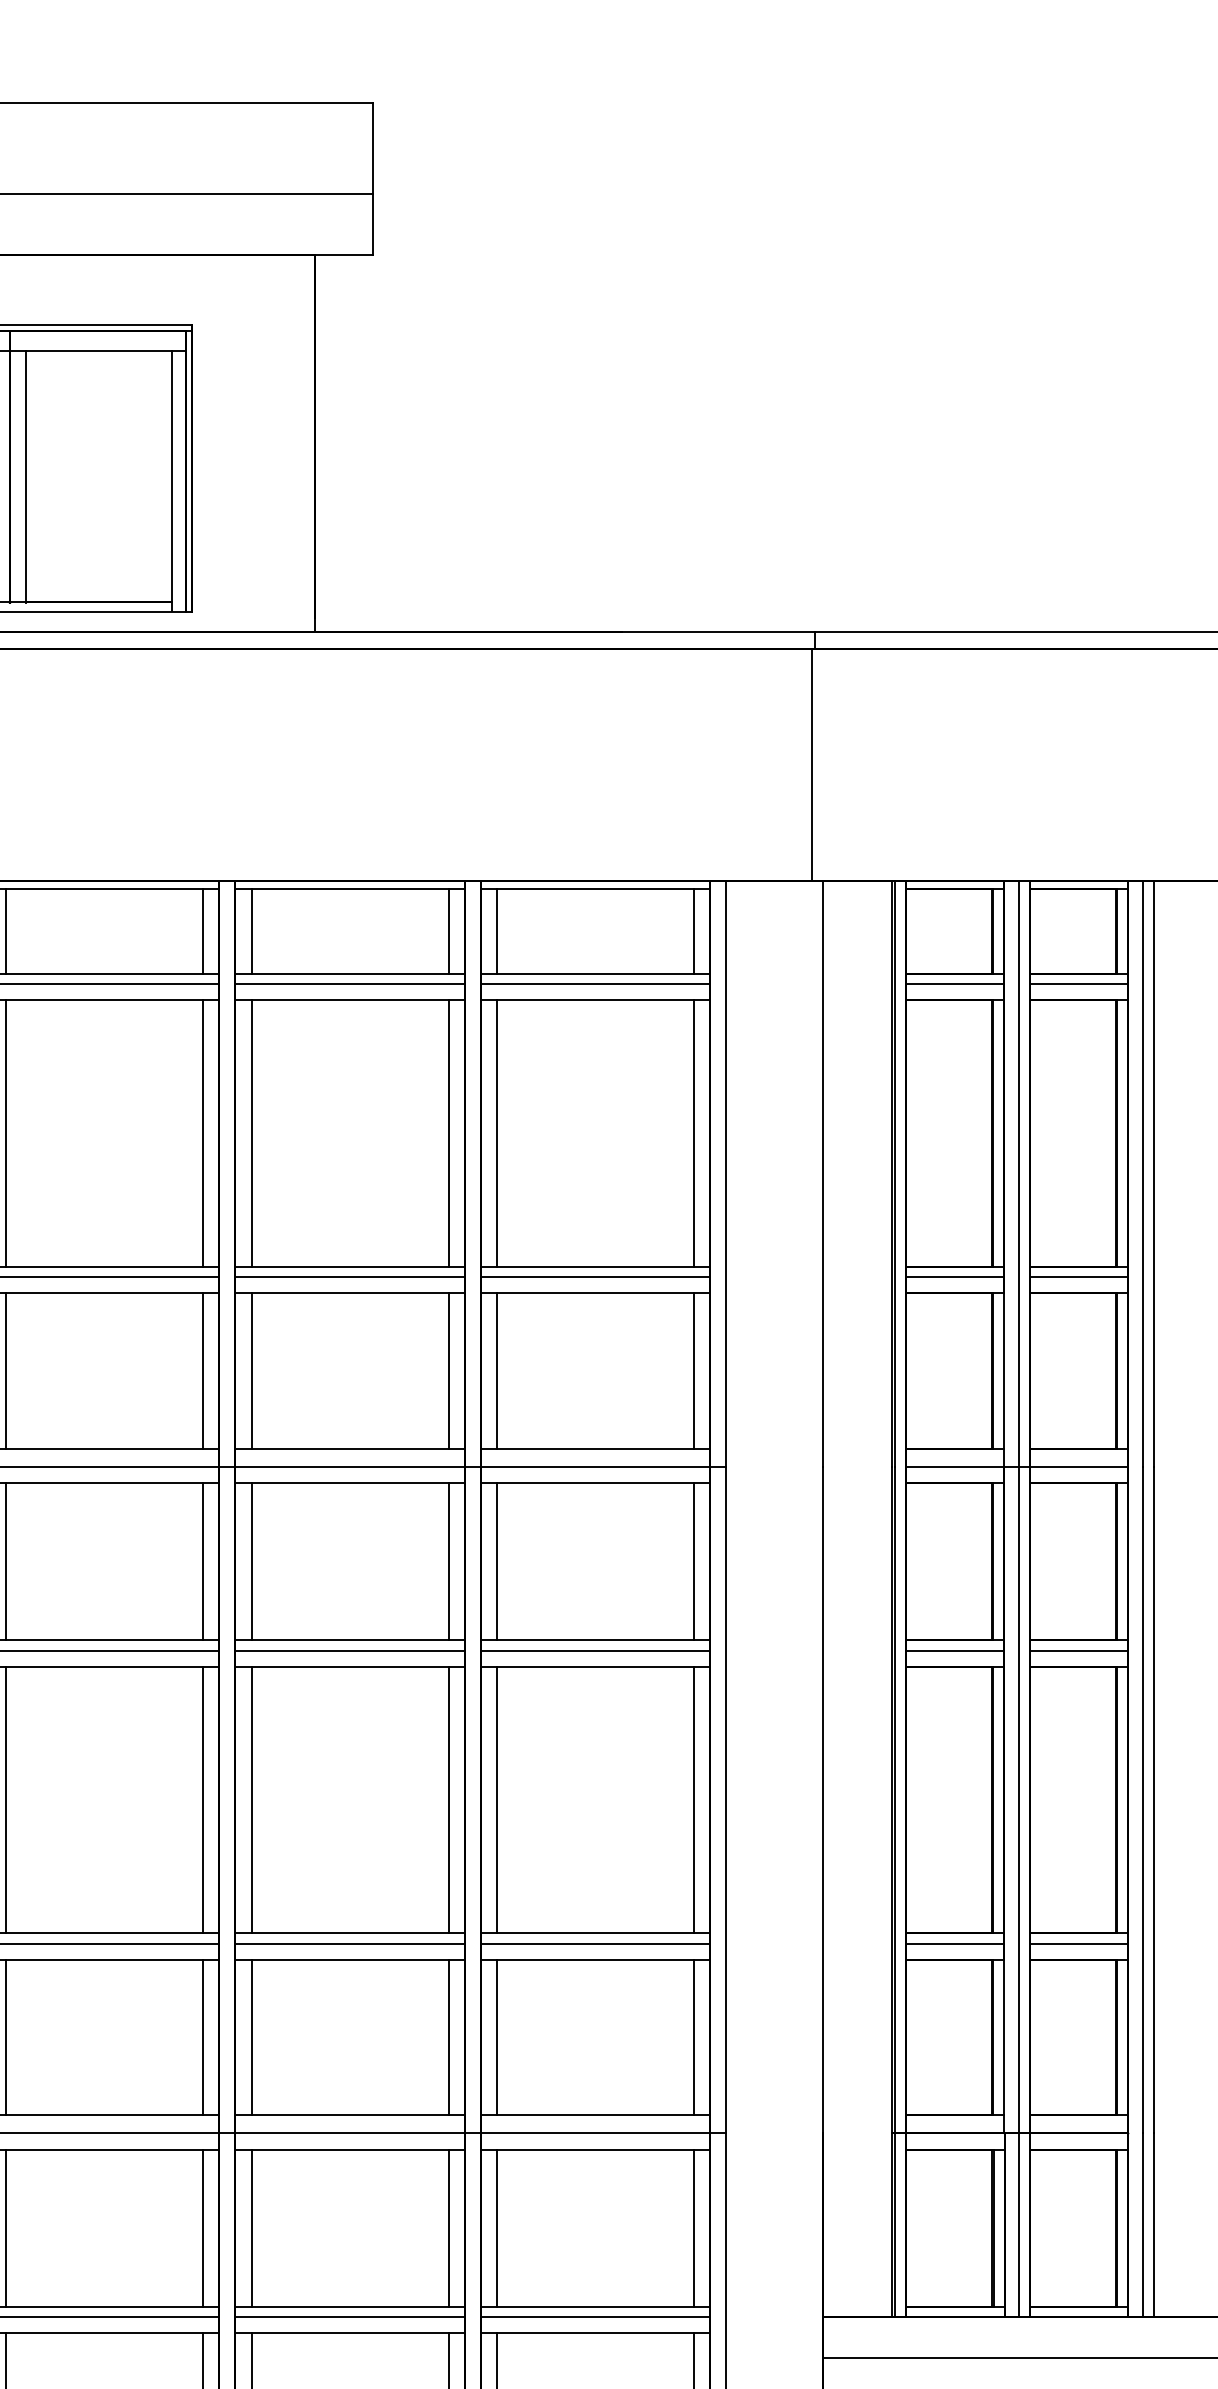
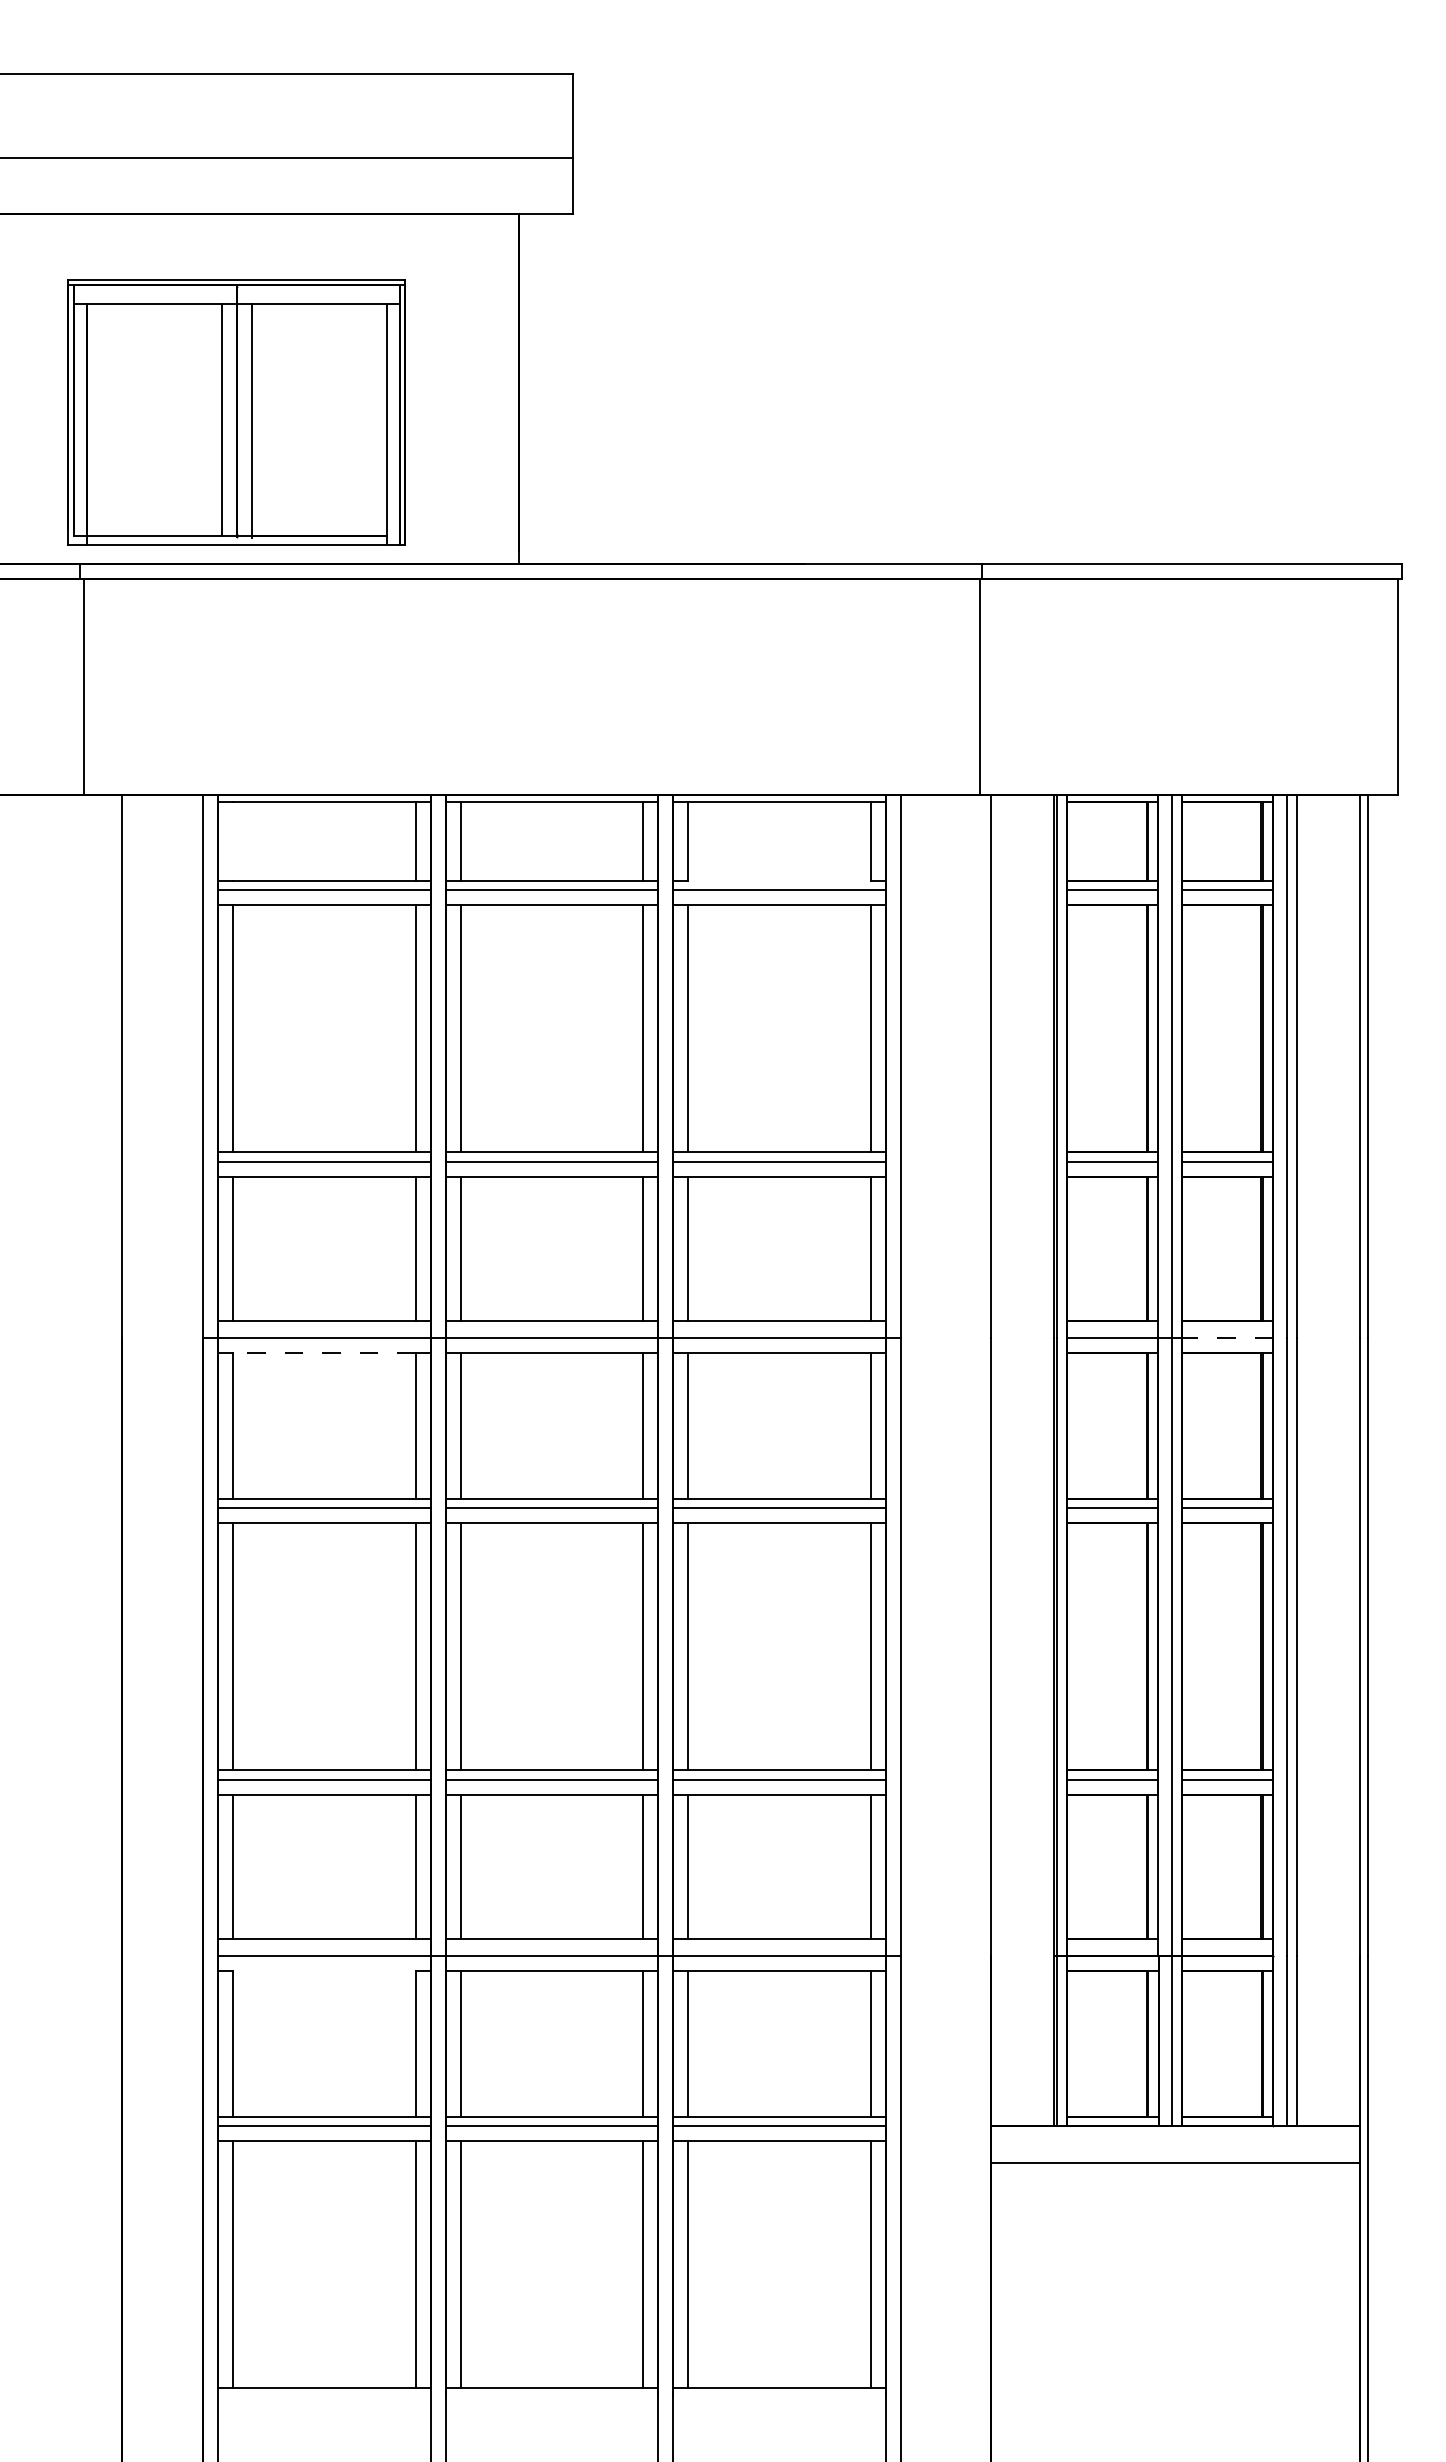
line: (6, 931) -> (233, 841), removed
line: (595, 973) -> (779, 880), removed
line: (1078, 1466) -> (1227, 1337), solid -> dashed
line: (103, 1482) -> (323, 1352), solid -> dashed
line: (104, 2149) -> (324, 1970), removed

